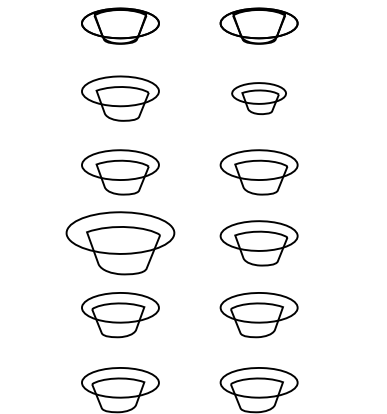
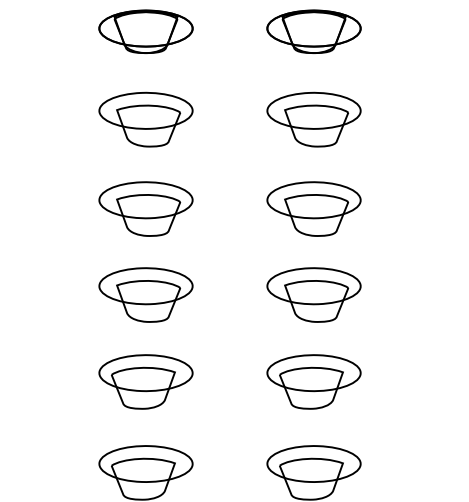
part: (258, 98) -> (313, 119), size x1.43
part: (120, 243) -> (146, 295), size x0.71

